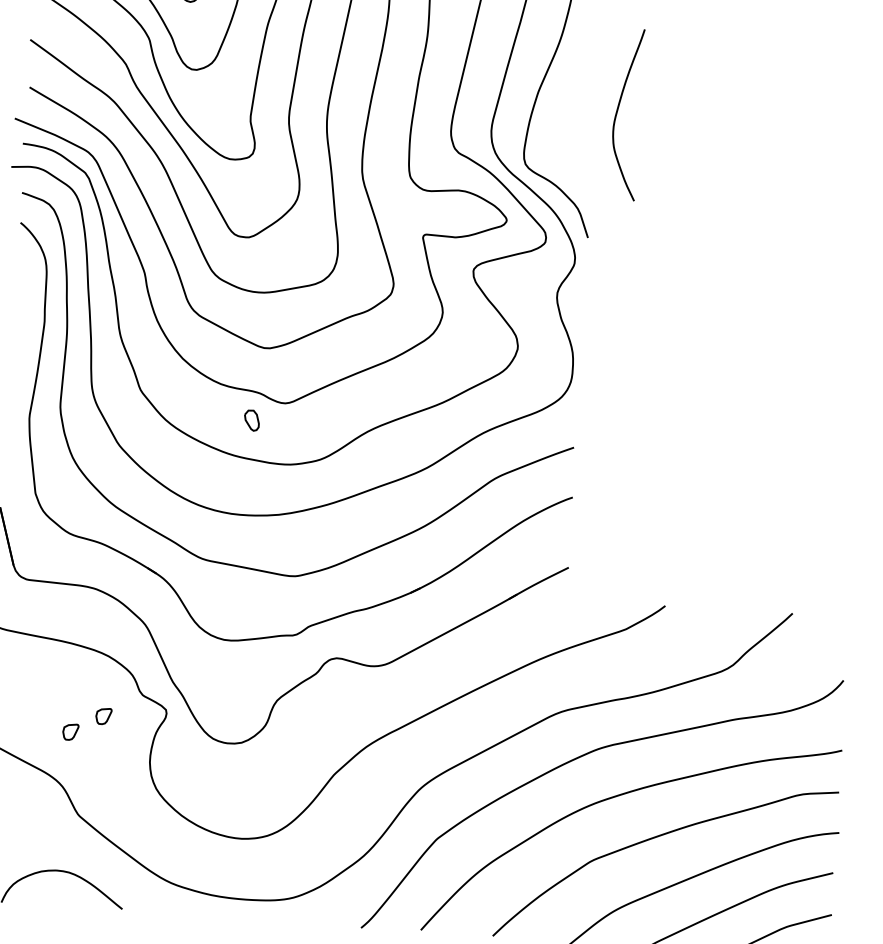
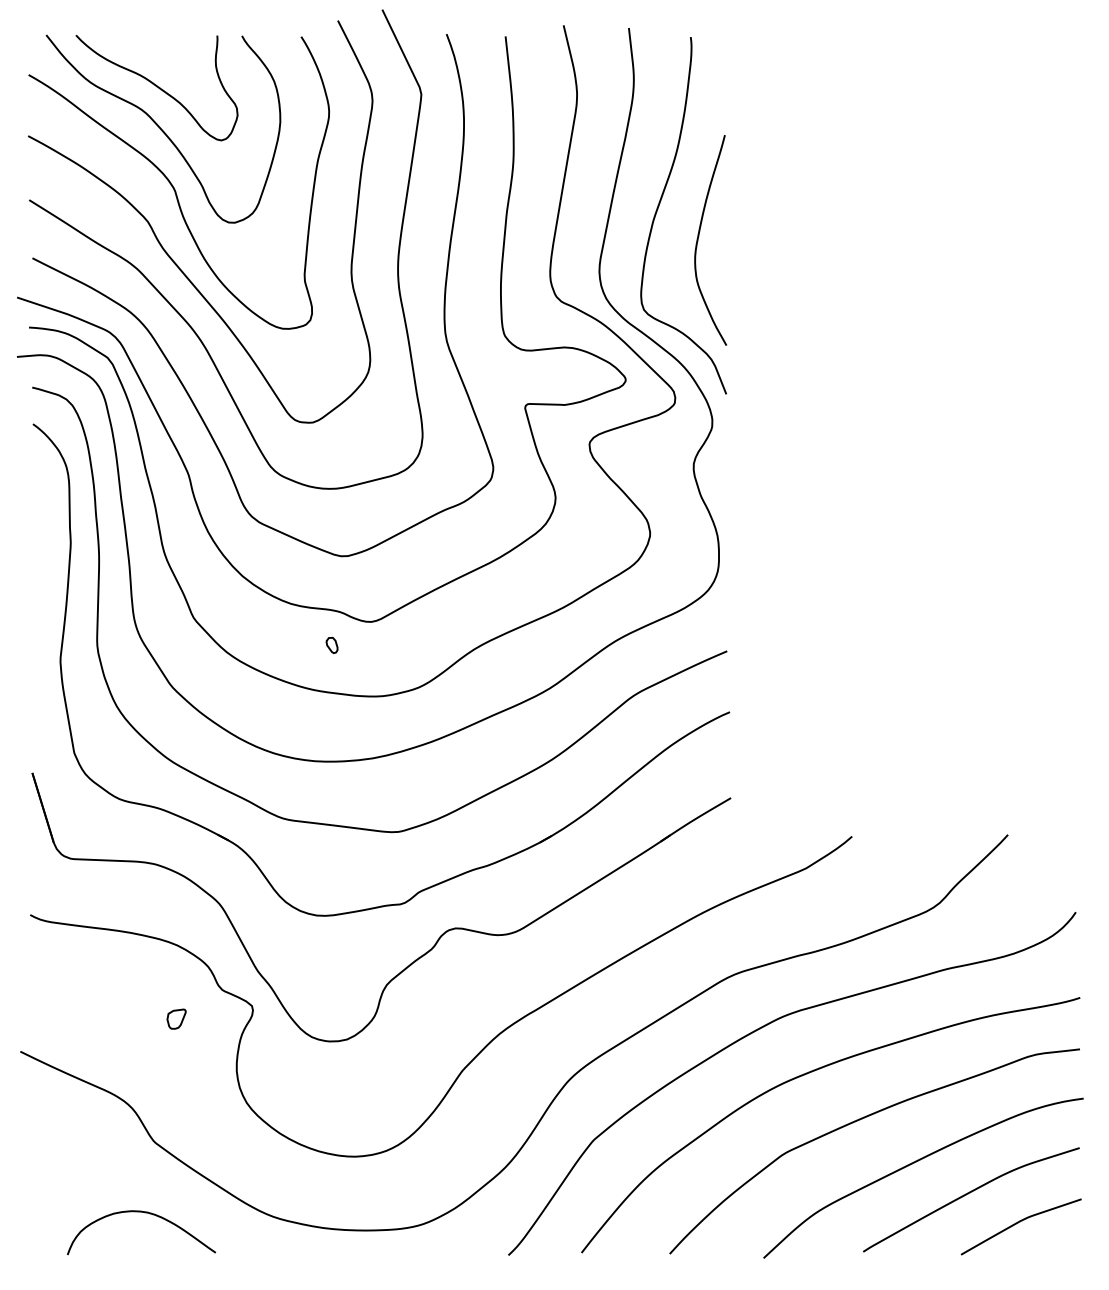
curve: (618, 110) -> (699, 236), moved
part: (251, 419) -> (331, 644), size x0.62
part: (70, 731) -> (137, 1040), removed

